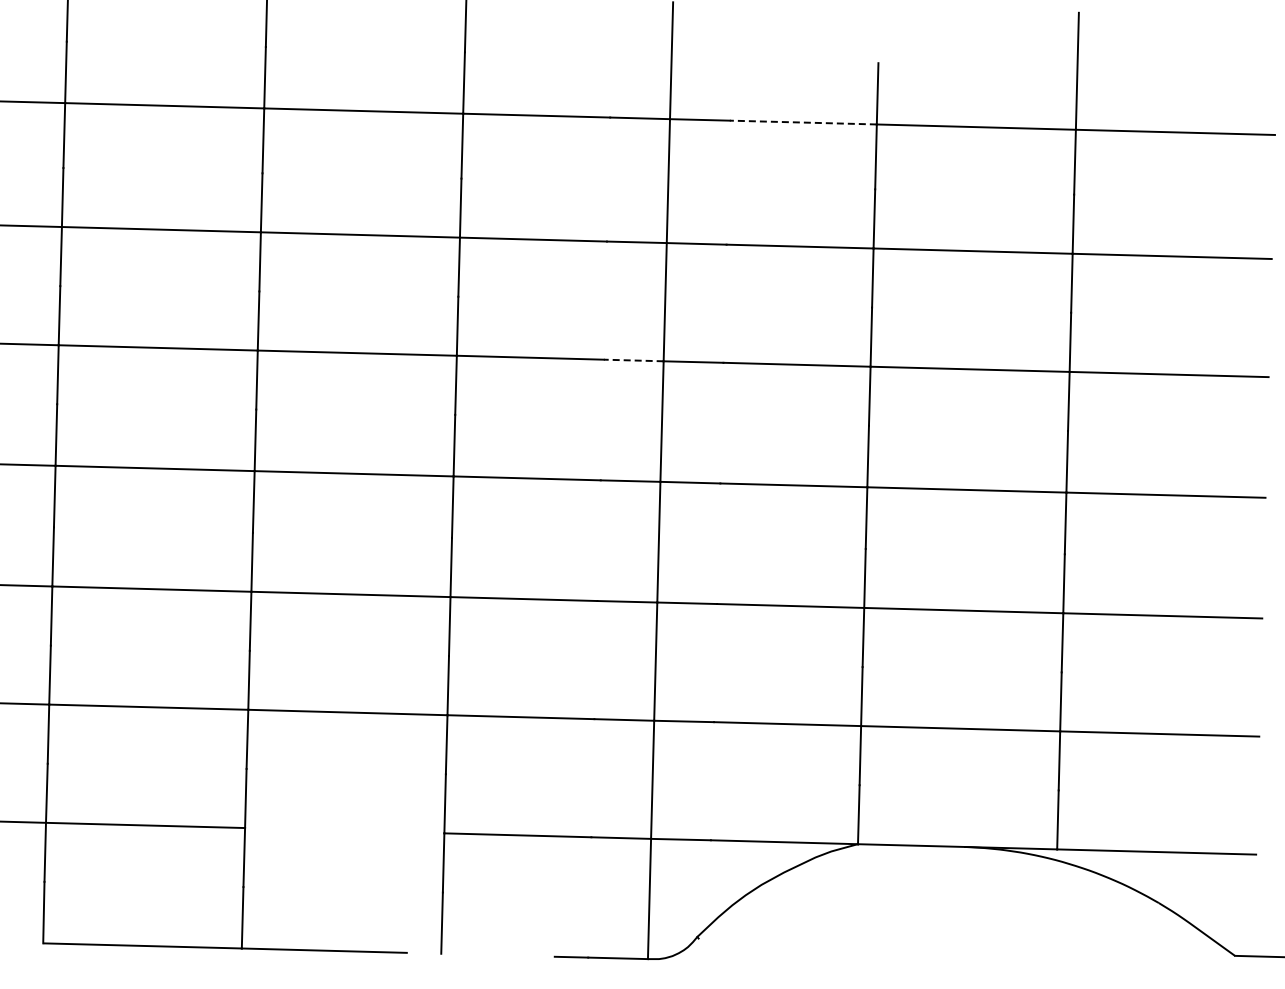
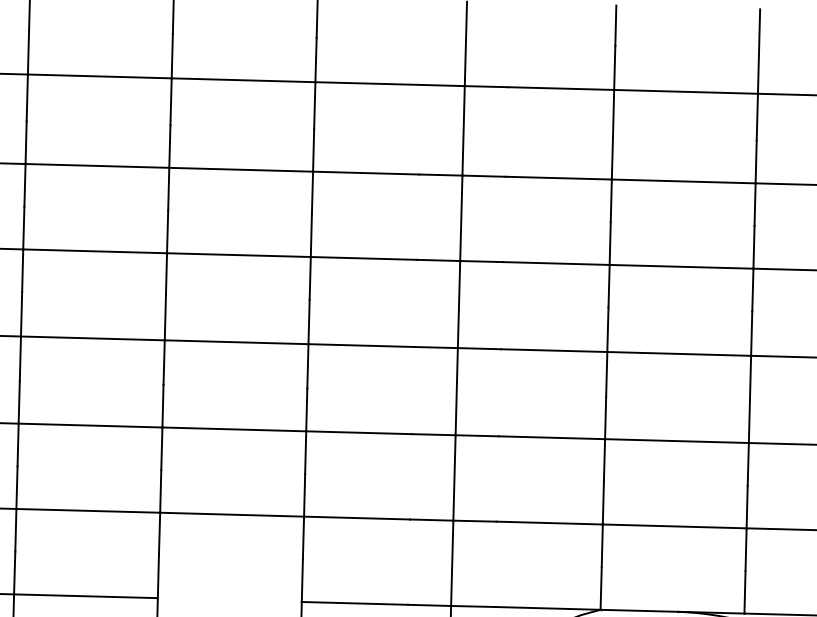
line: (878, 35) -> (615, 25), added
line: (803, 122) -> (561, 88), dashed -> solid
line: (633, 360) -> (438, 260), dashed -> solid

